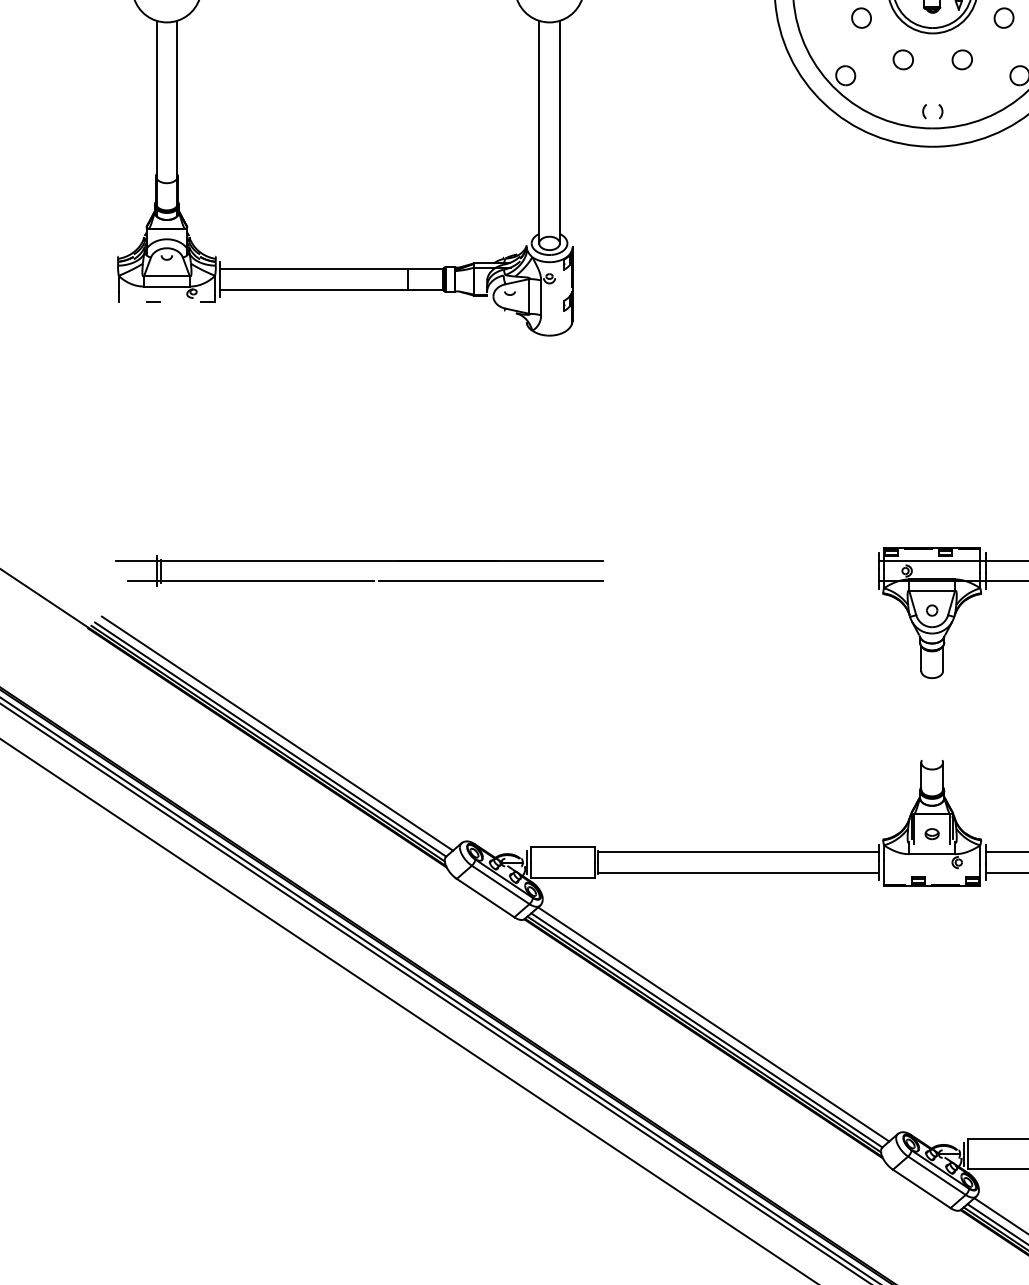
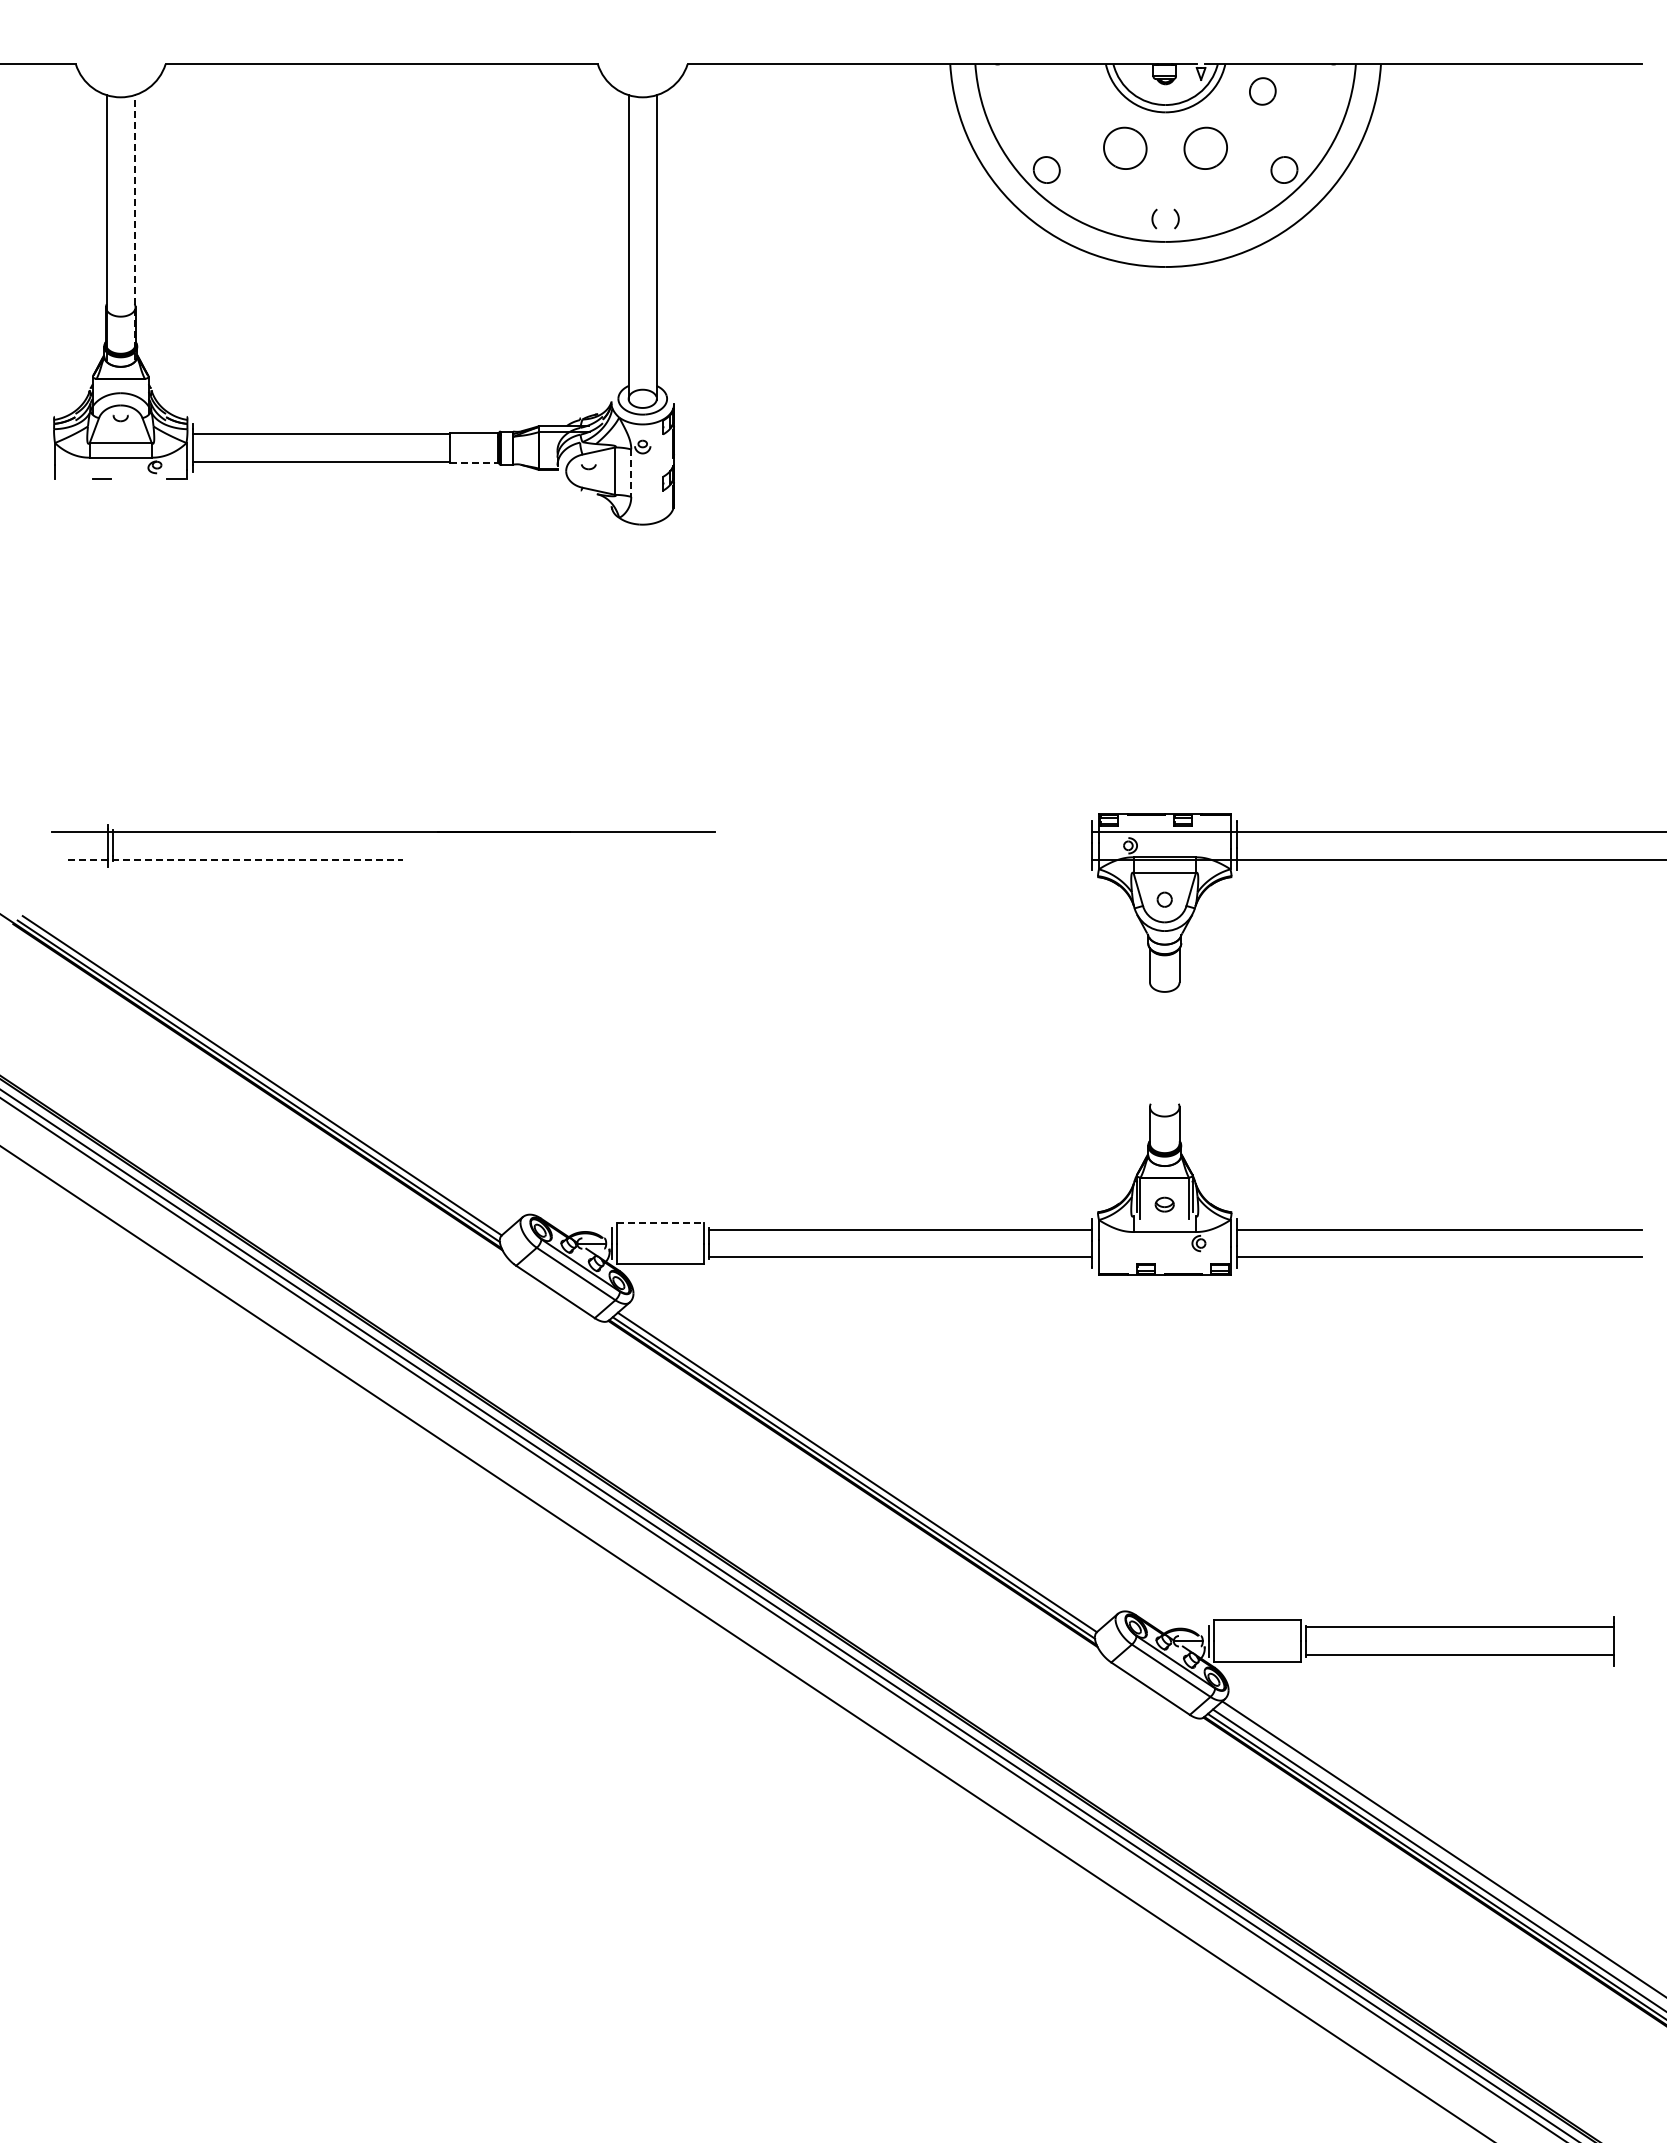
part: (861, 18) -> (1068, 91), removed
part: (903, 59) -> (1125, 148), size x1.6
part: (962, 59) -> (1205, 148), size x1.6
line: (177, 117) -> (134, 227), solid -> dashed
line: (426, 290) -> (474, 462), solid -> dashed
line: (541, 298) -> (631, 473), solid -> dashed
line: (251, 581) -> (235, 859), solid -> dashed
line: (490, 581) -> (562, 859), removed
line: (277, 733) -> (271, 1067), removed
line: (563, 847) -> (661, 1222), solid -> dashed
line: (713, 1024) -> (866, 1464), removed

